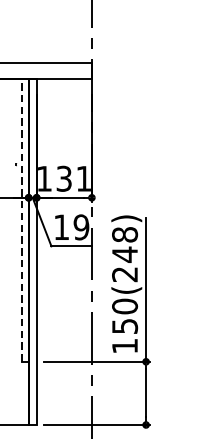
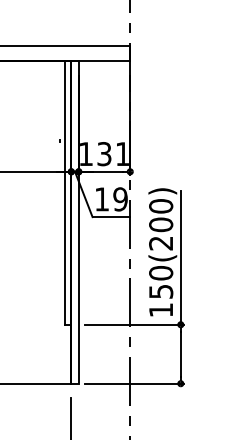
line: (22, 221) -> (65, 193), dashed -> solid
text: (125, 244) -> (161, 215), 150(248) -> 150(200)

